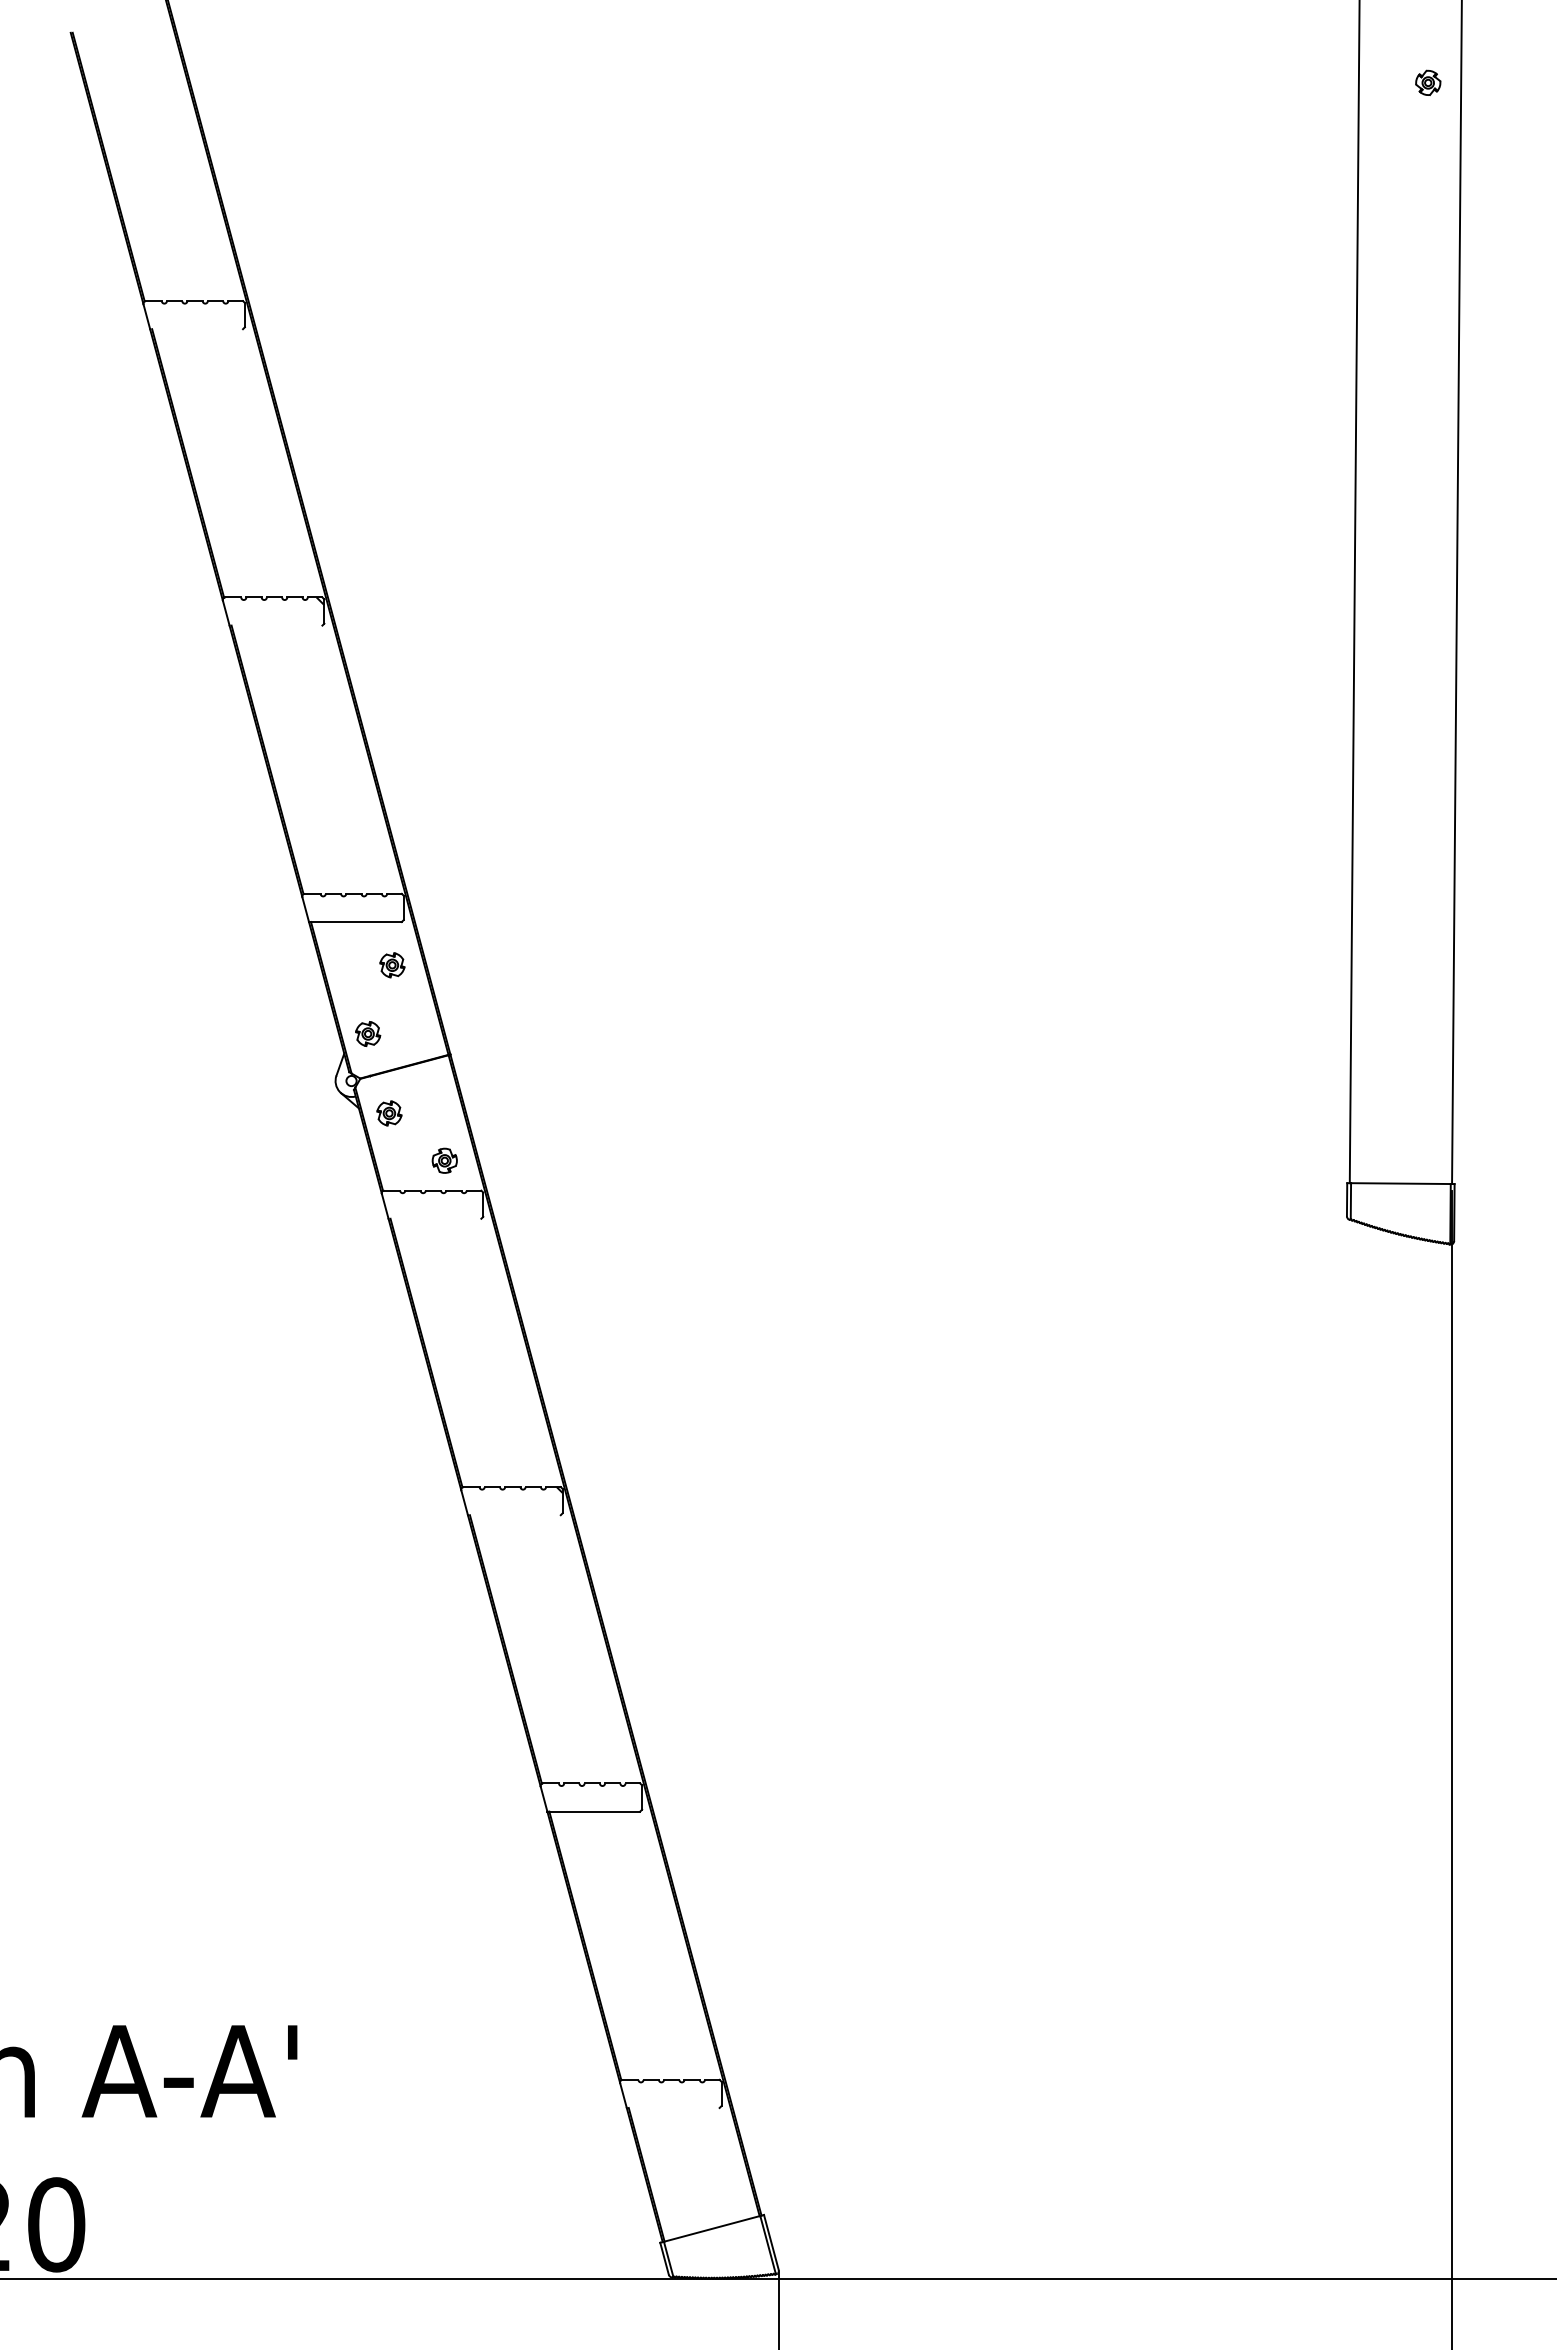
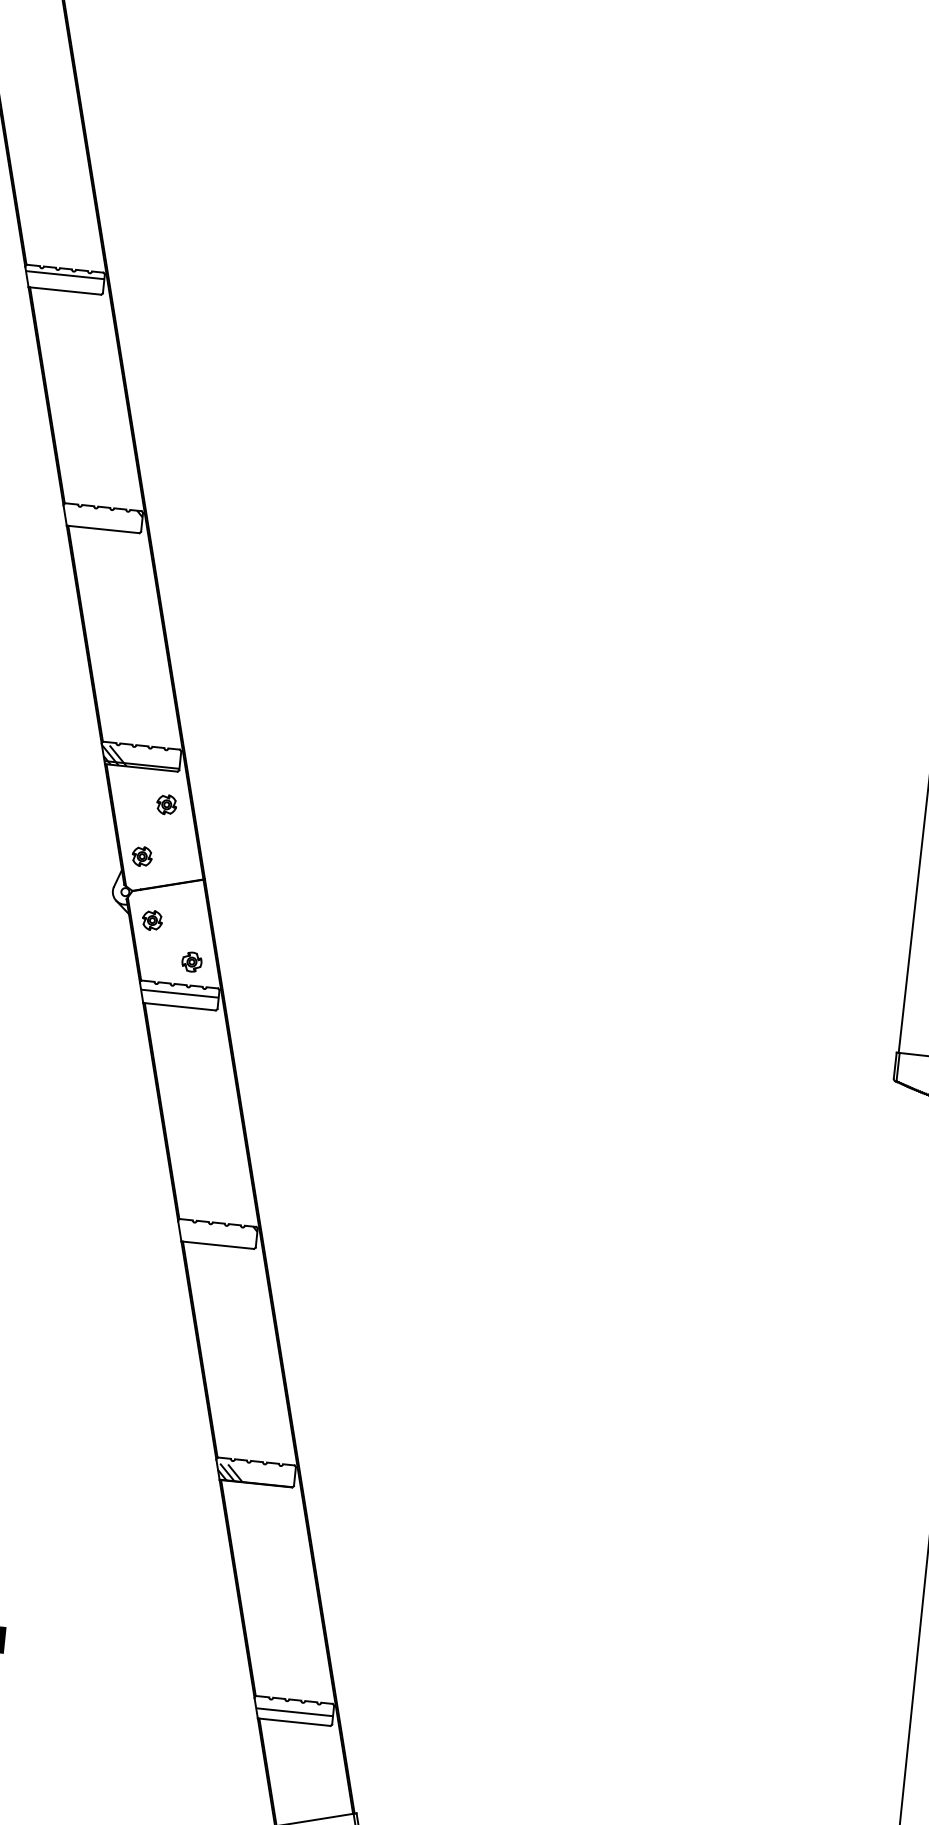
hatch: (194, 309) -> (64, 275), added
line: (196, 329) -> (64, 291), added
line: (275, 625) -> (102, 529), added
hatch: (352, 909) -> (140, 757), added
hatch: (433, 1202) -> (179, 993), added
line: (434, 1218) -> (179, 1006), added
line: (513, 1515) -> (217, 1245), added
hatch: (592, 1800) -> (255, 1474), added
hatch: (672, 2095) -> (294, 1712), added
line: (672, 2107) -> (293, 1721), added

